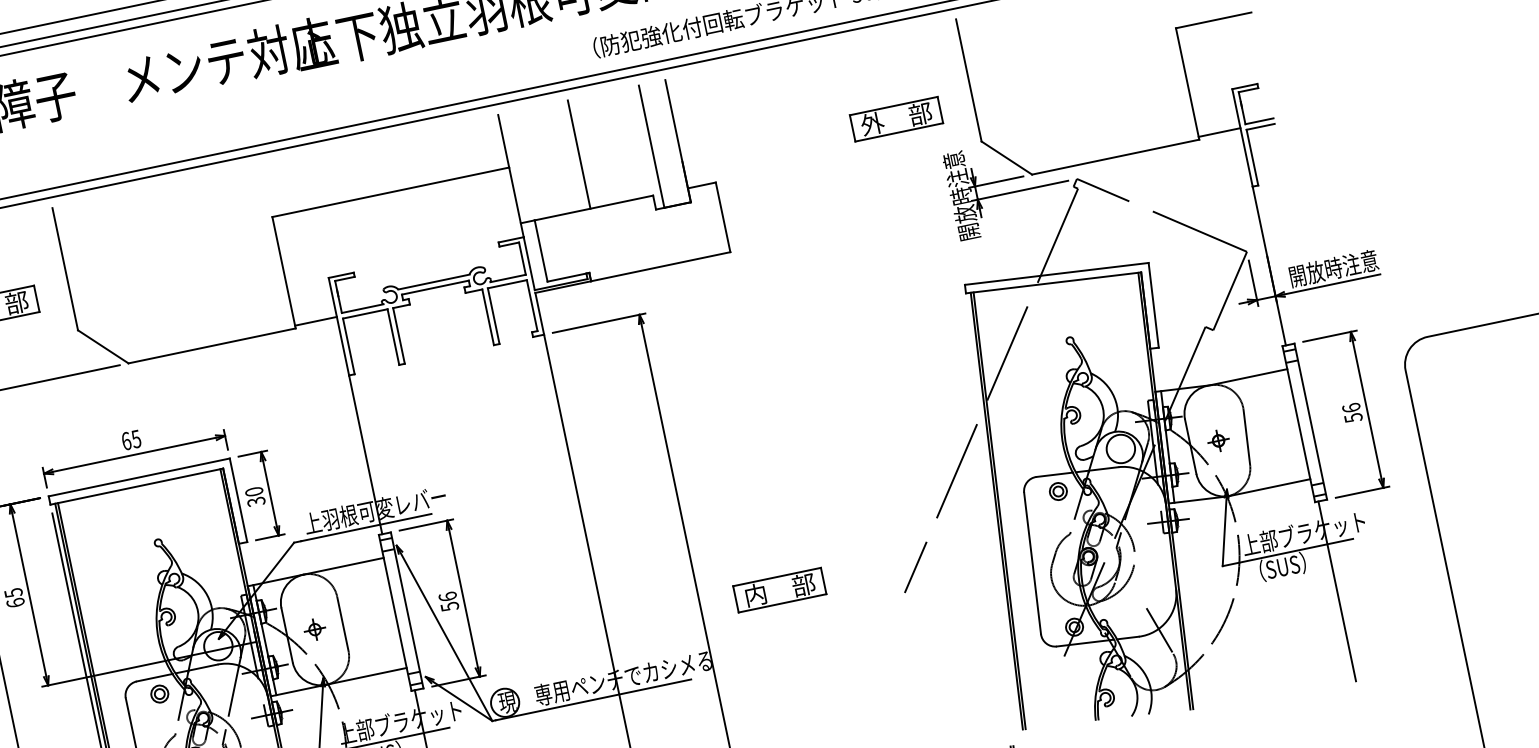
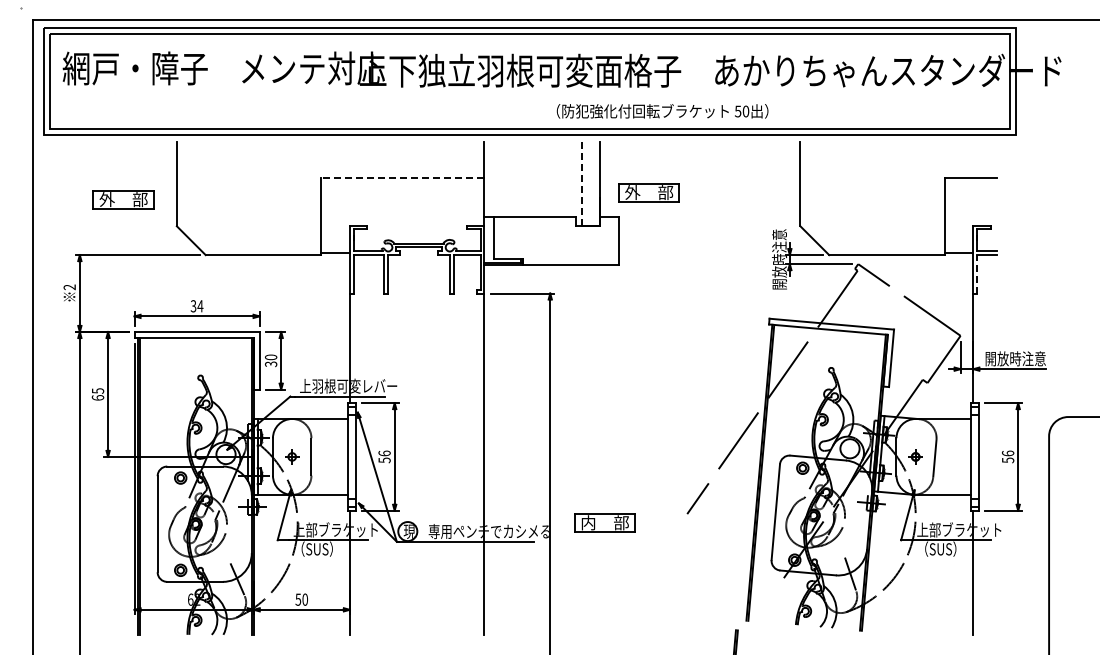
part: (895, 119) -> (648, 192), moved
line: (651, 147) -> (581, 184), solid -> dashed
line: (578, 153) -> (532, 178), removed
line: (1252, 156) -> (977, 273), solid -> dashed
line: (390, 192) -> (402, 178), solid -> dashed
text: (130, 440) -> (196, 306), 65 -> 34
part: (778, 589) -> (604, 522), moved

